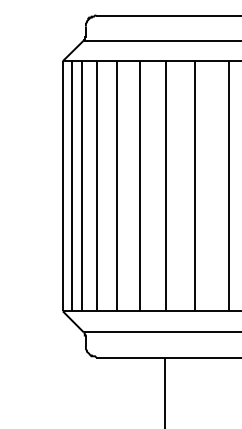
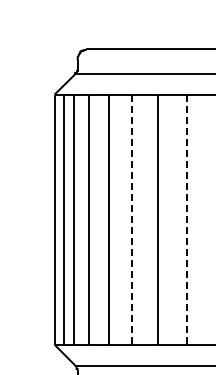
line: (139, 186) -> (131, 219), solid -> dashed
line: (195, 186) -> (187, 219), solid -> dashed

